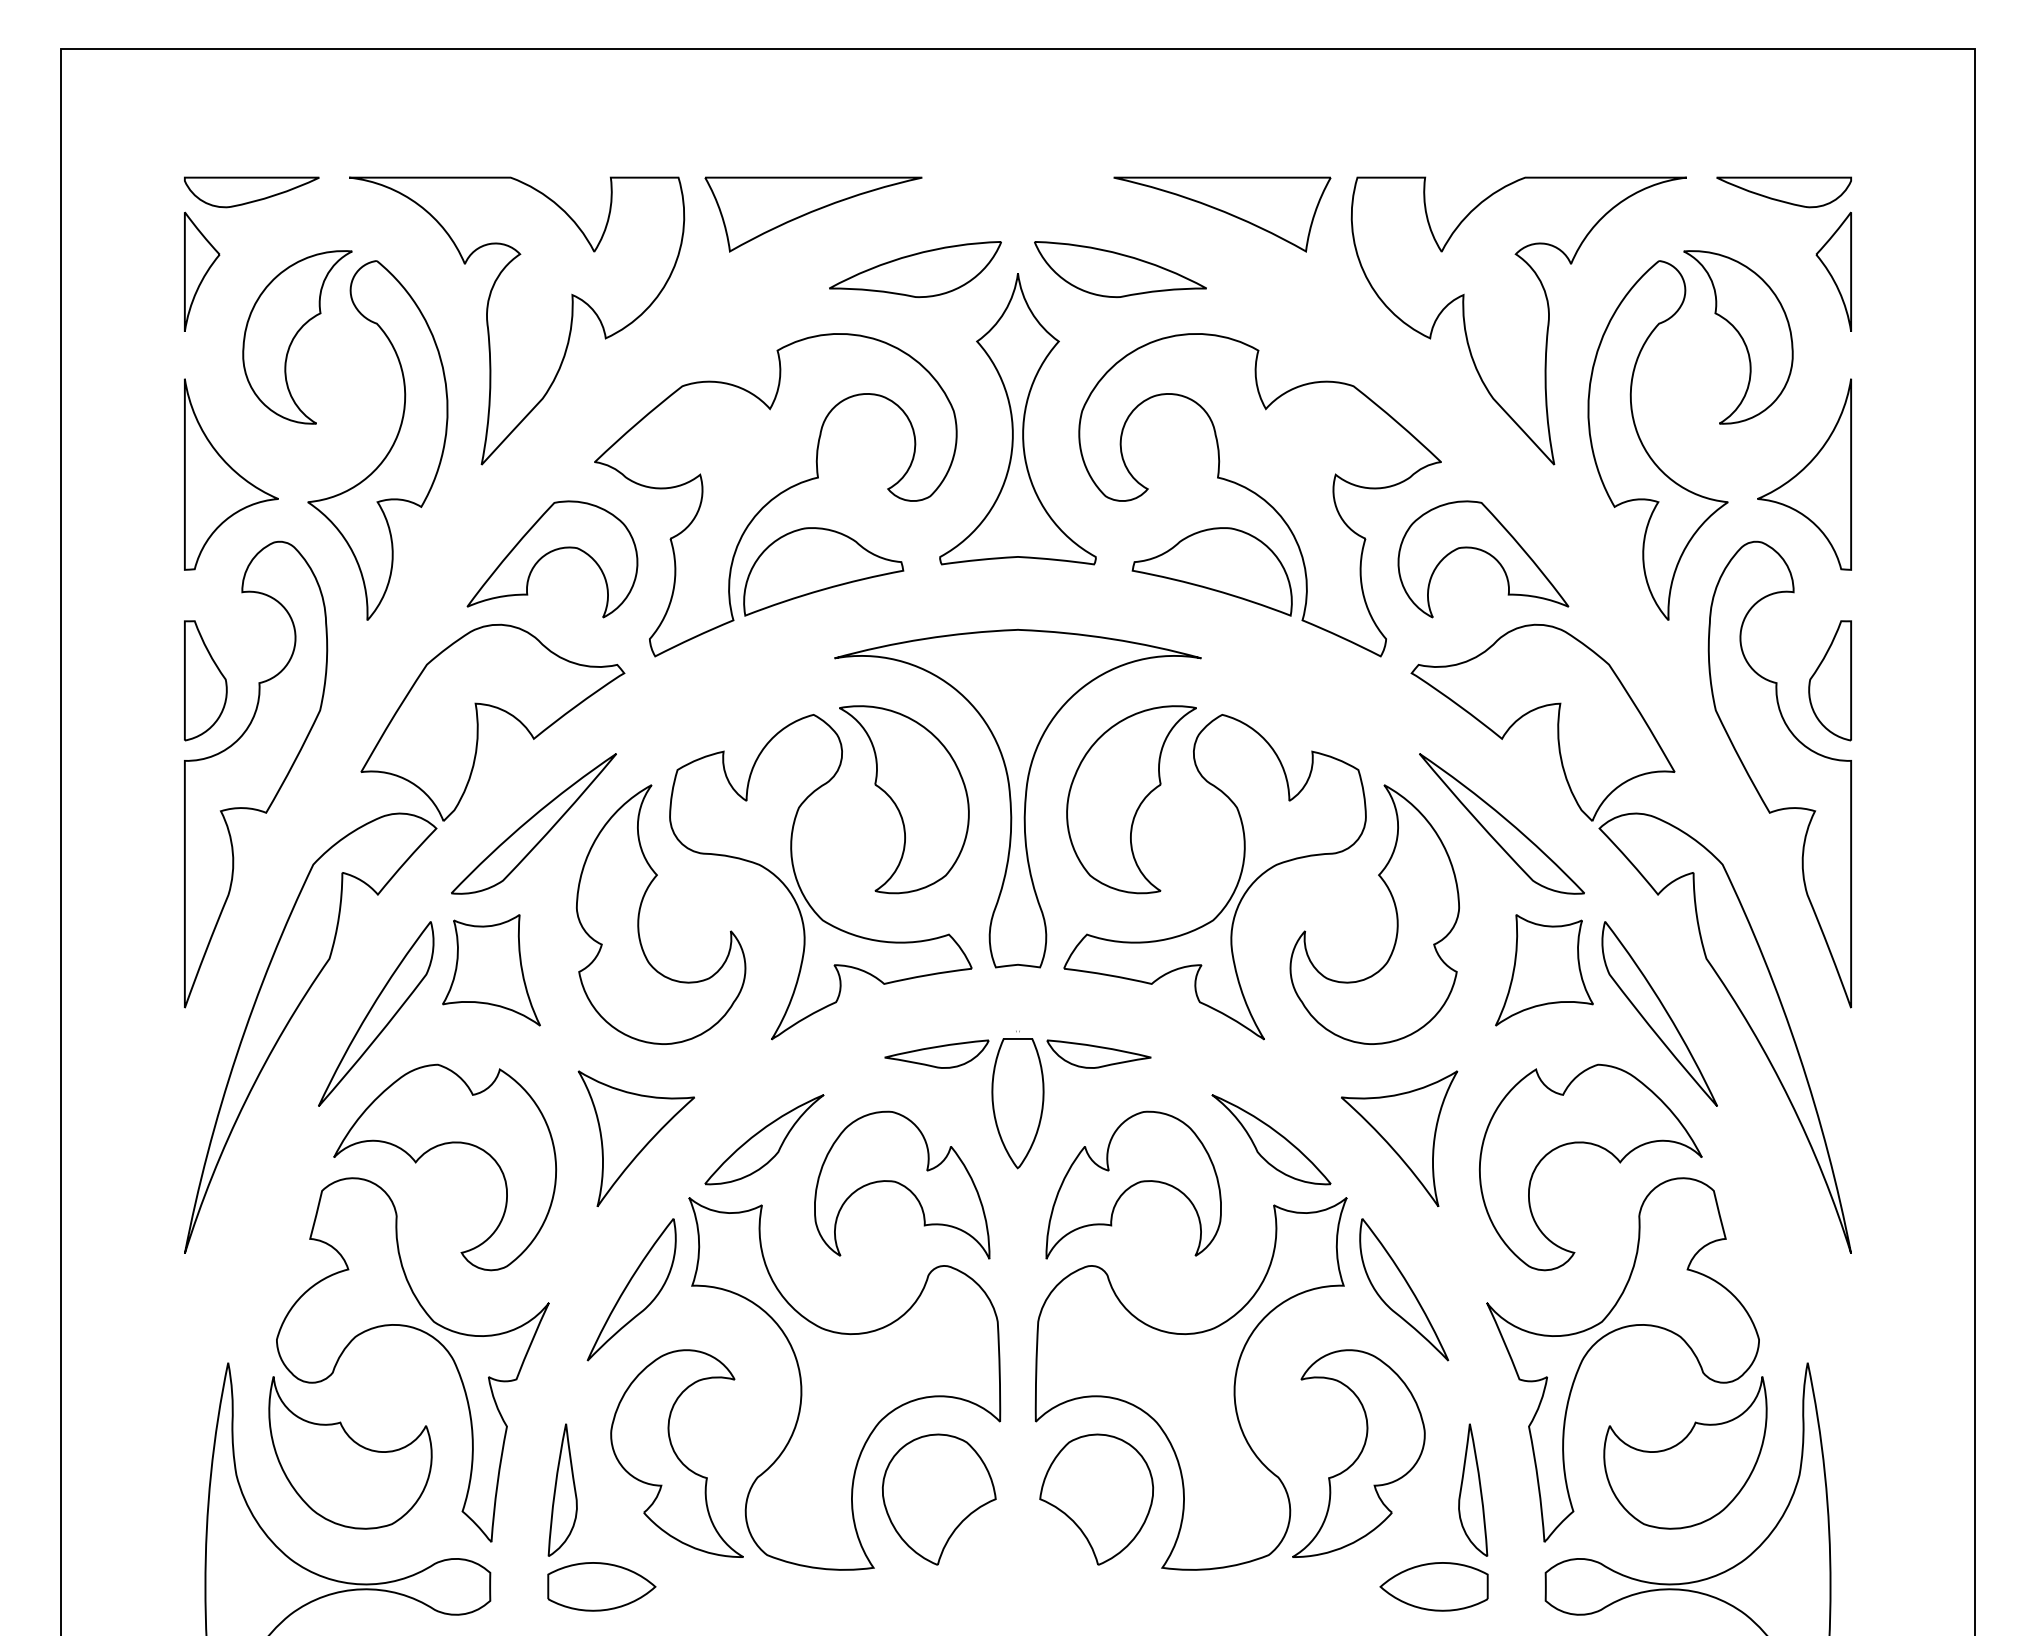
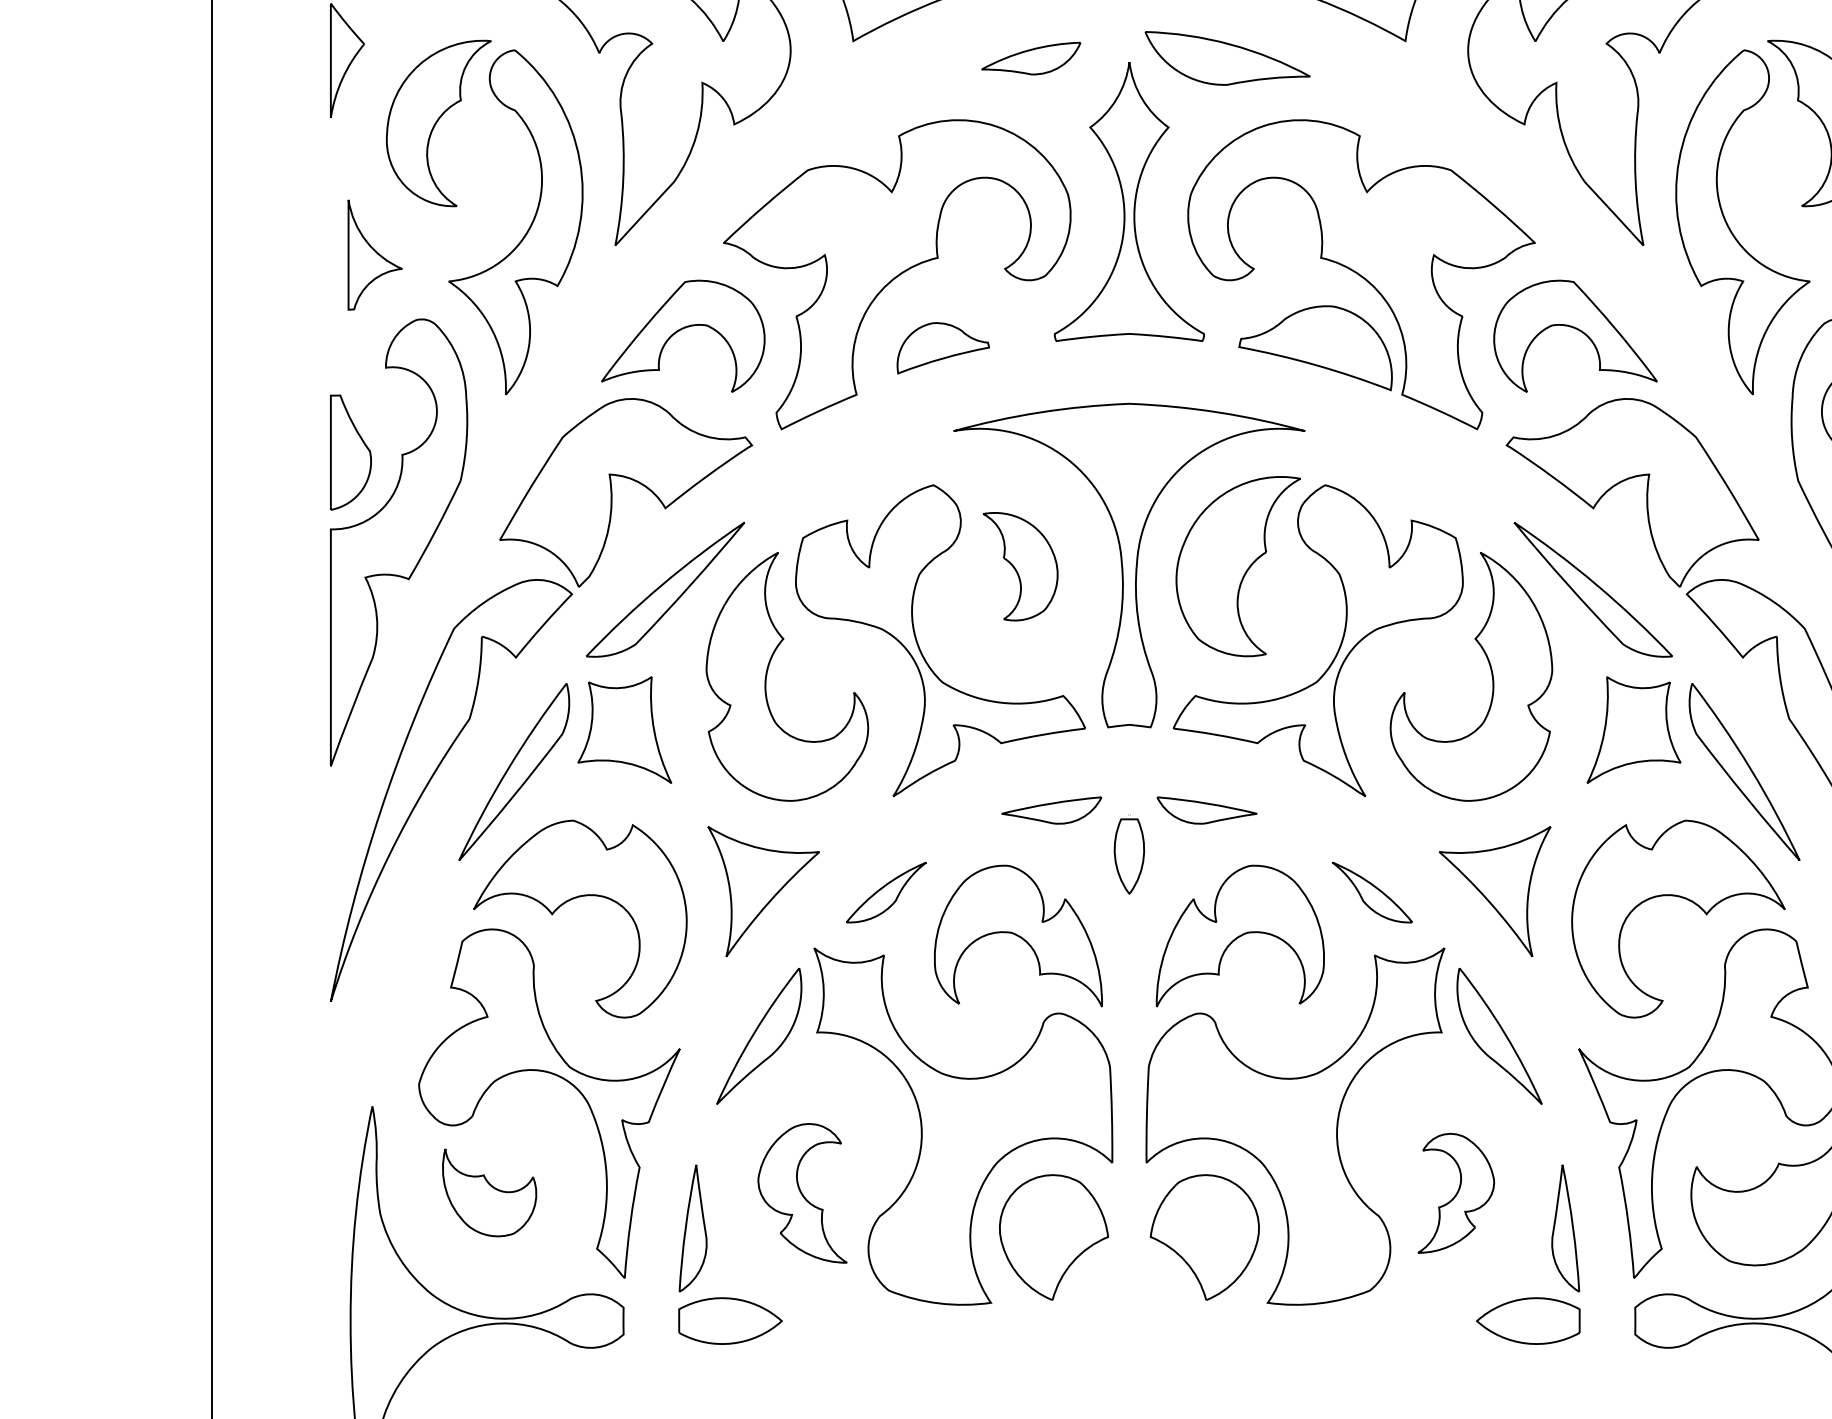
part: (915, 269) -> (1031, 58), size x0.6
part: (230, 474) -> (374, 254), size x0.6
part: (823, 571) -> (943, 347), size x0.6
part: (904, 799) -> (1020, 566), size x0.6
part: (1017, 1099) -> (1128, 853), size x0.6
part: (764, 1139) -> (886, 892), size x0.7
part: (1271, 1139) -> (1372, 892), size x0.7
part: (350, 1452) -> (489, 1192), size x0.6
part: (676, 1453) -> (802, 1193), size x0.7
part: (1358, 1453) -> (1455, 1193), size x0.6

